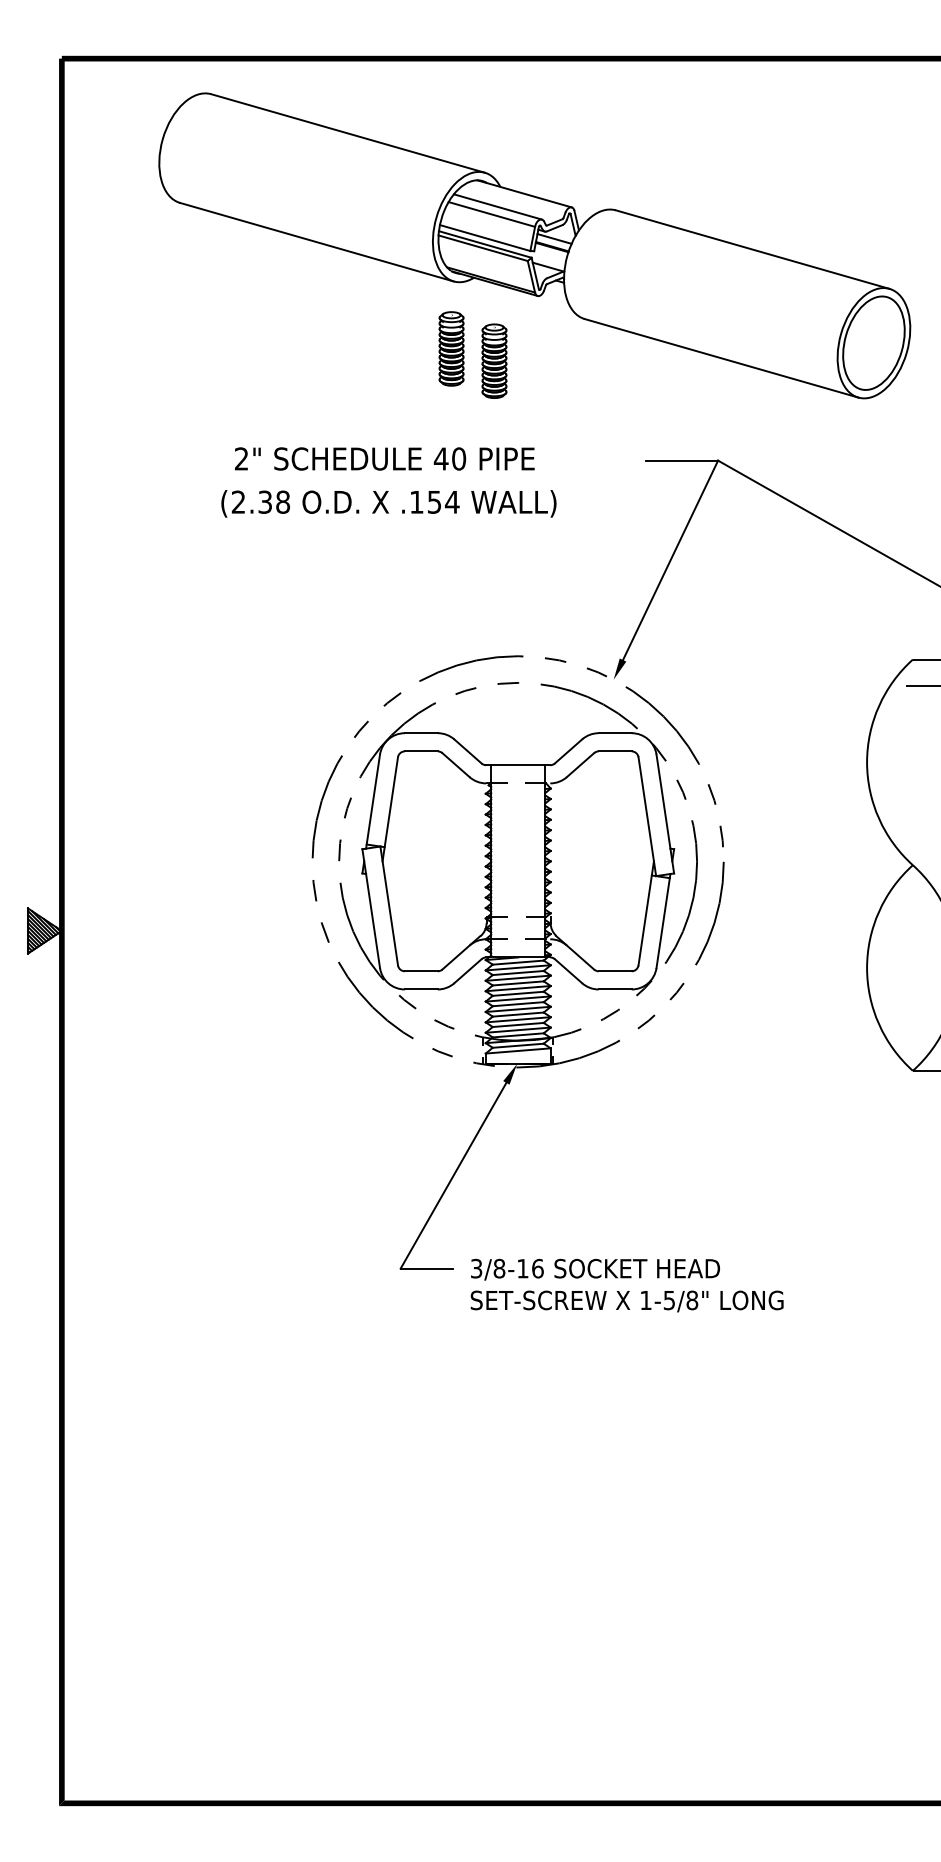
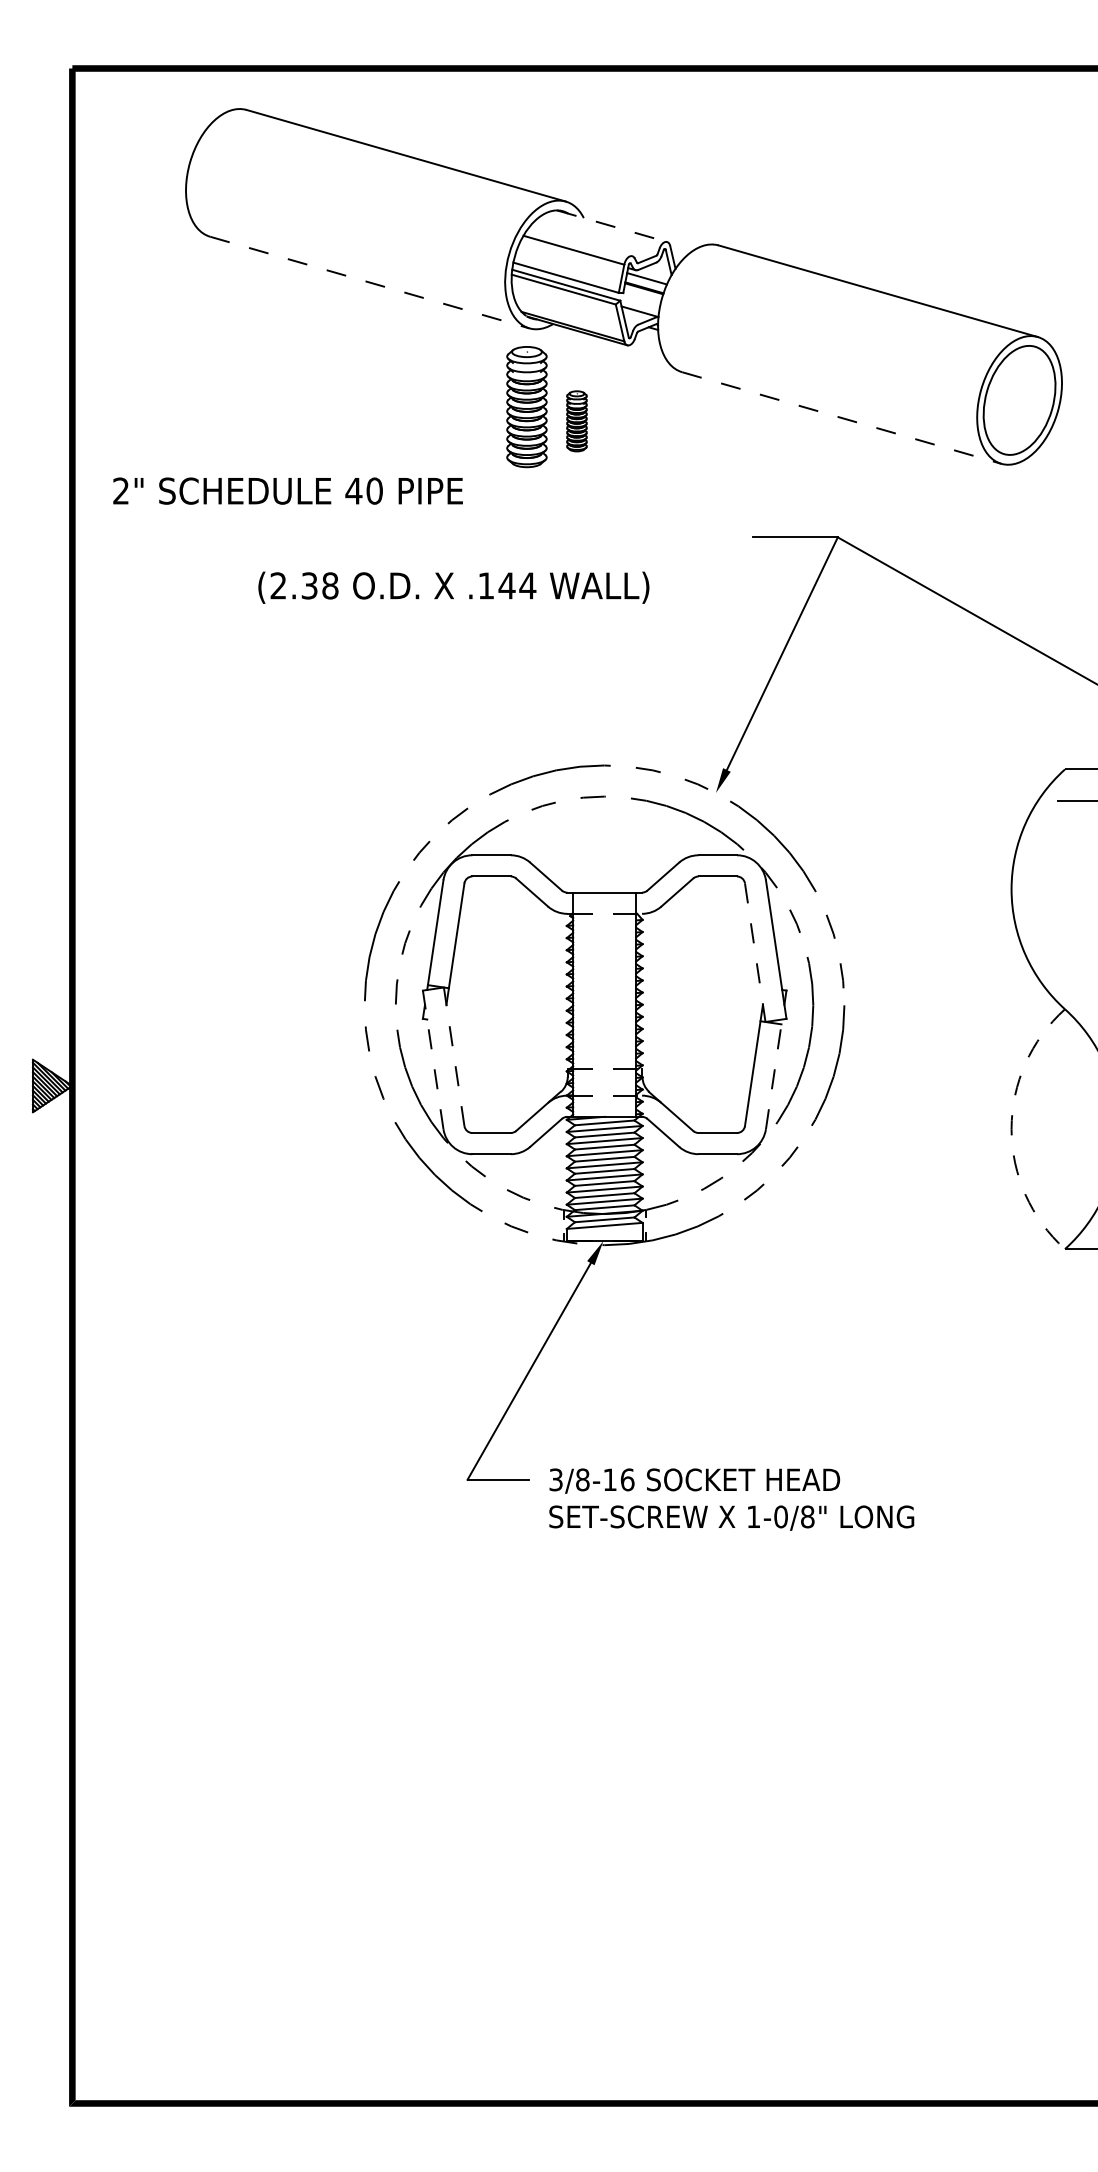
line: (525, 194) -> (613, 226), solid -> dashed
line: (497, 206) -> (580, 240), removed
line: (317, 242) -> (370, 282), solid -> dashed
part: (451, 348) -> (526, 406), size x1.4
line: (722, 358) -> (842, 418), solid -> dashed
part: (494, 360) -> (576, 420), size x0.7
text: (384, 458) -> (287, 490), moved
text: (434, 502) -> (507, 586), .154 -> .144
line: (647, 817) -> (755, 953), solid -> dashed
line: (389, 905) -> (454, 1056), solid -> dashed
line: (371, 908) -> (433, 1059), solid -> dashed
line: (663, 921) -> (774, 1074), solid -> dashed
arc: (867, 968) -> (1012, 1129), solid -> dashed
text: (669, 1300) -> (781, 1516), 1-5/8" -> 1-0/8"

